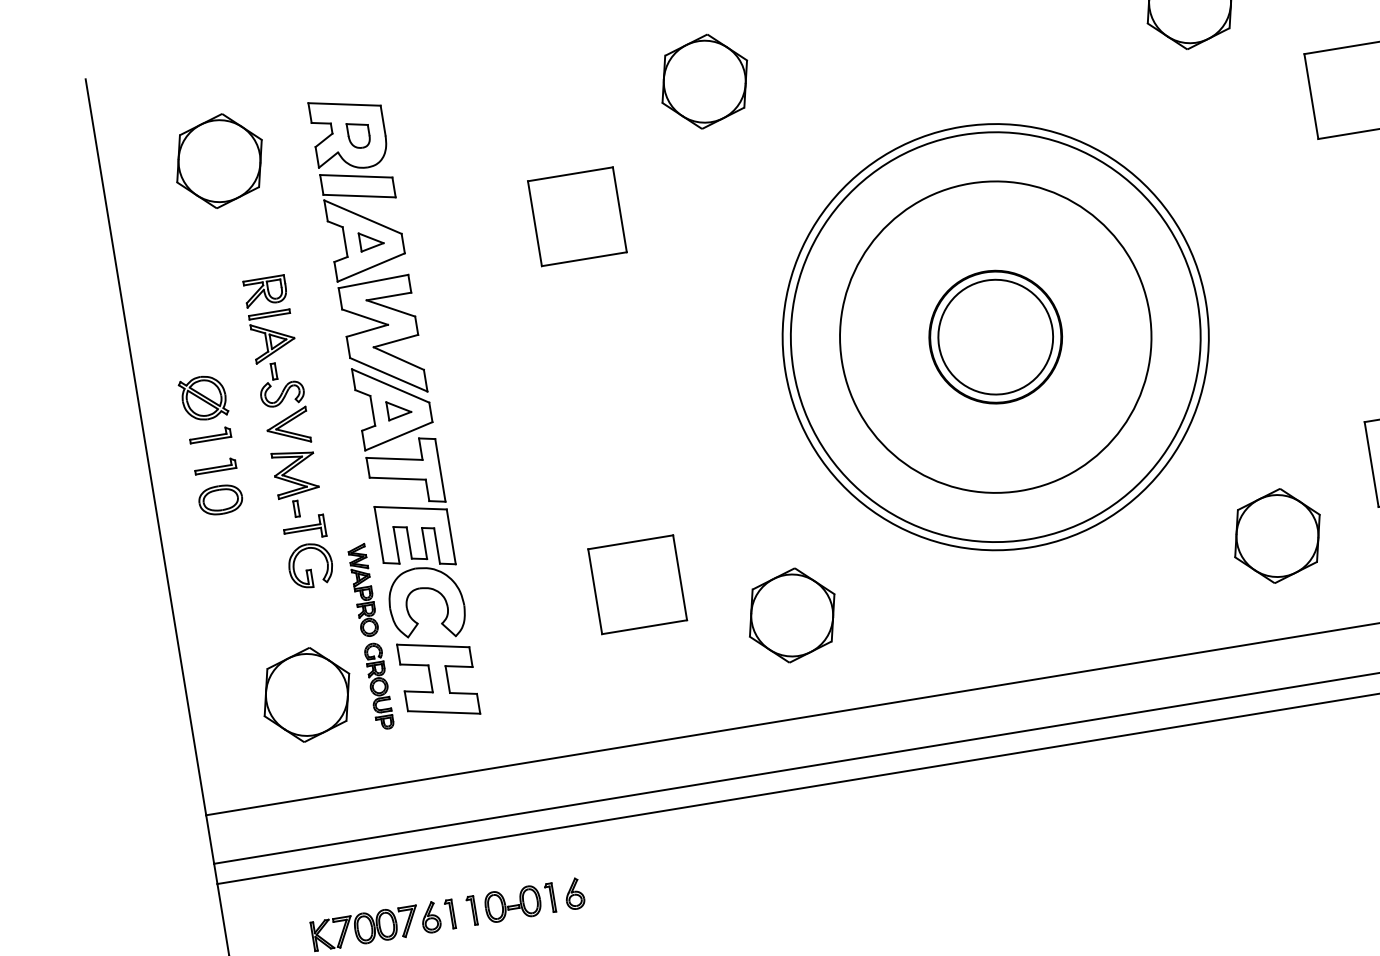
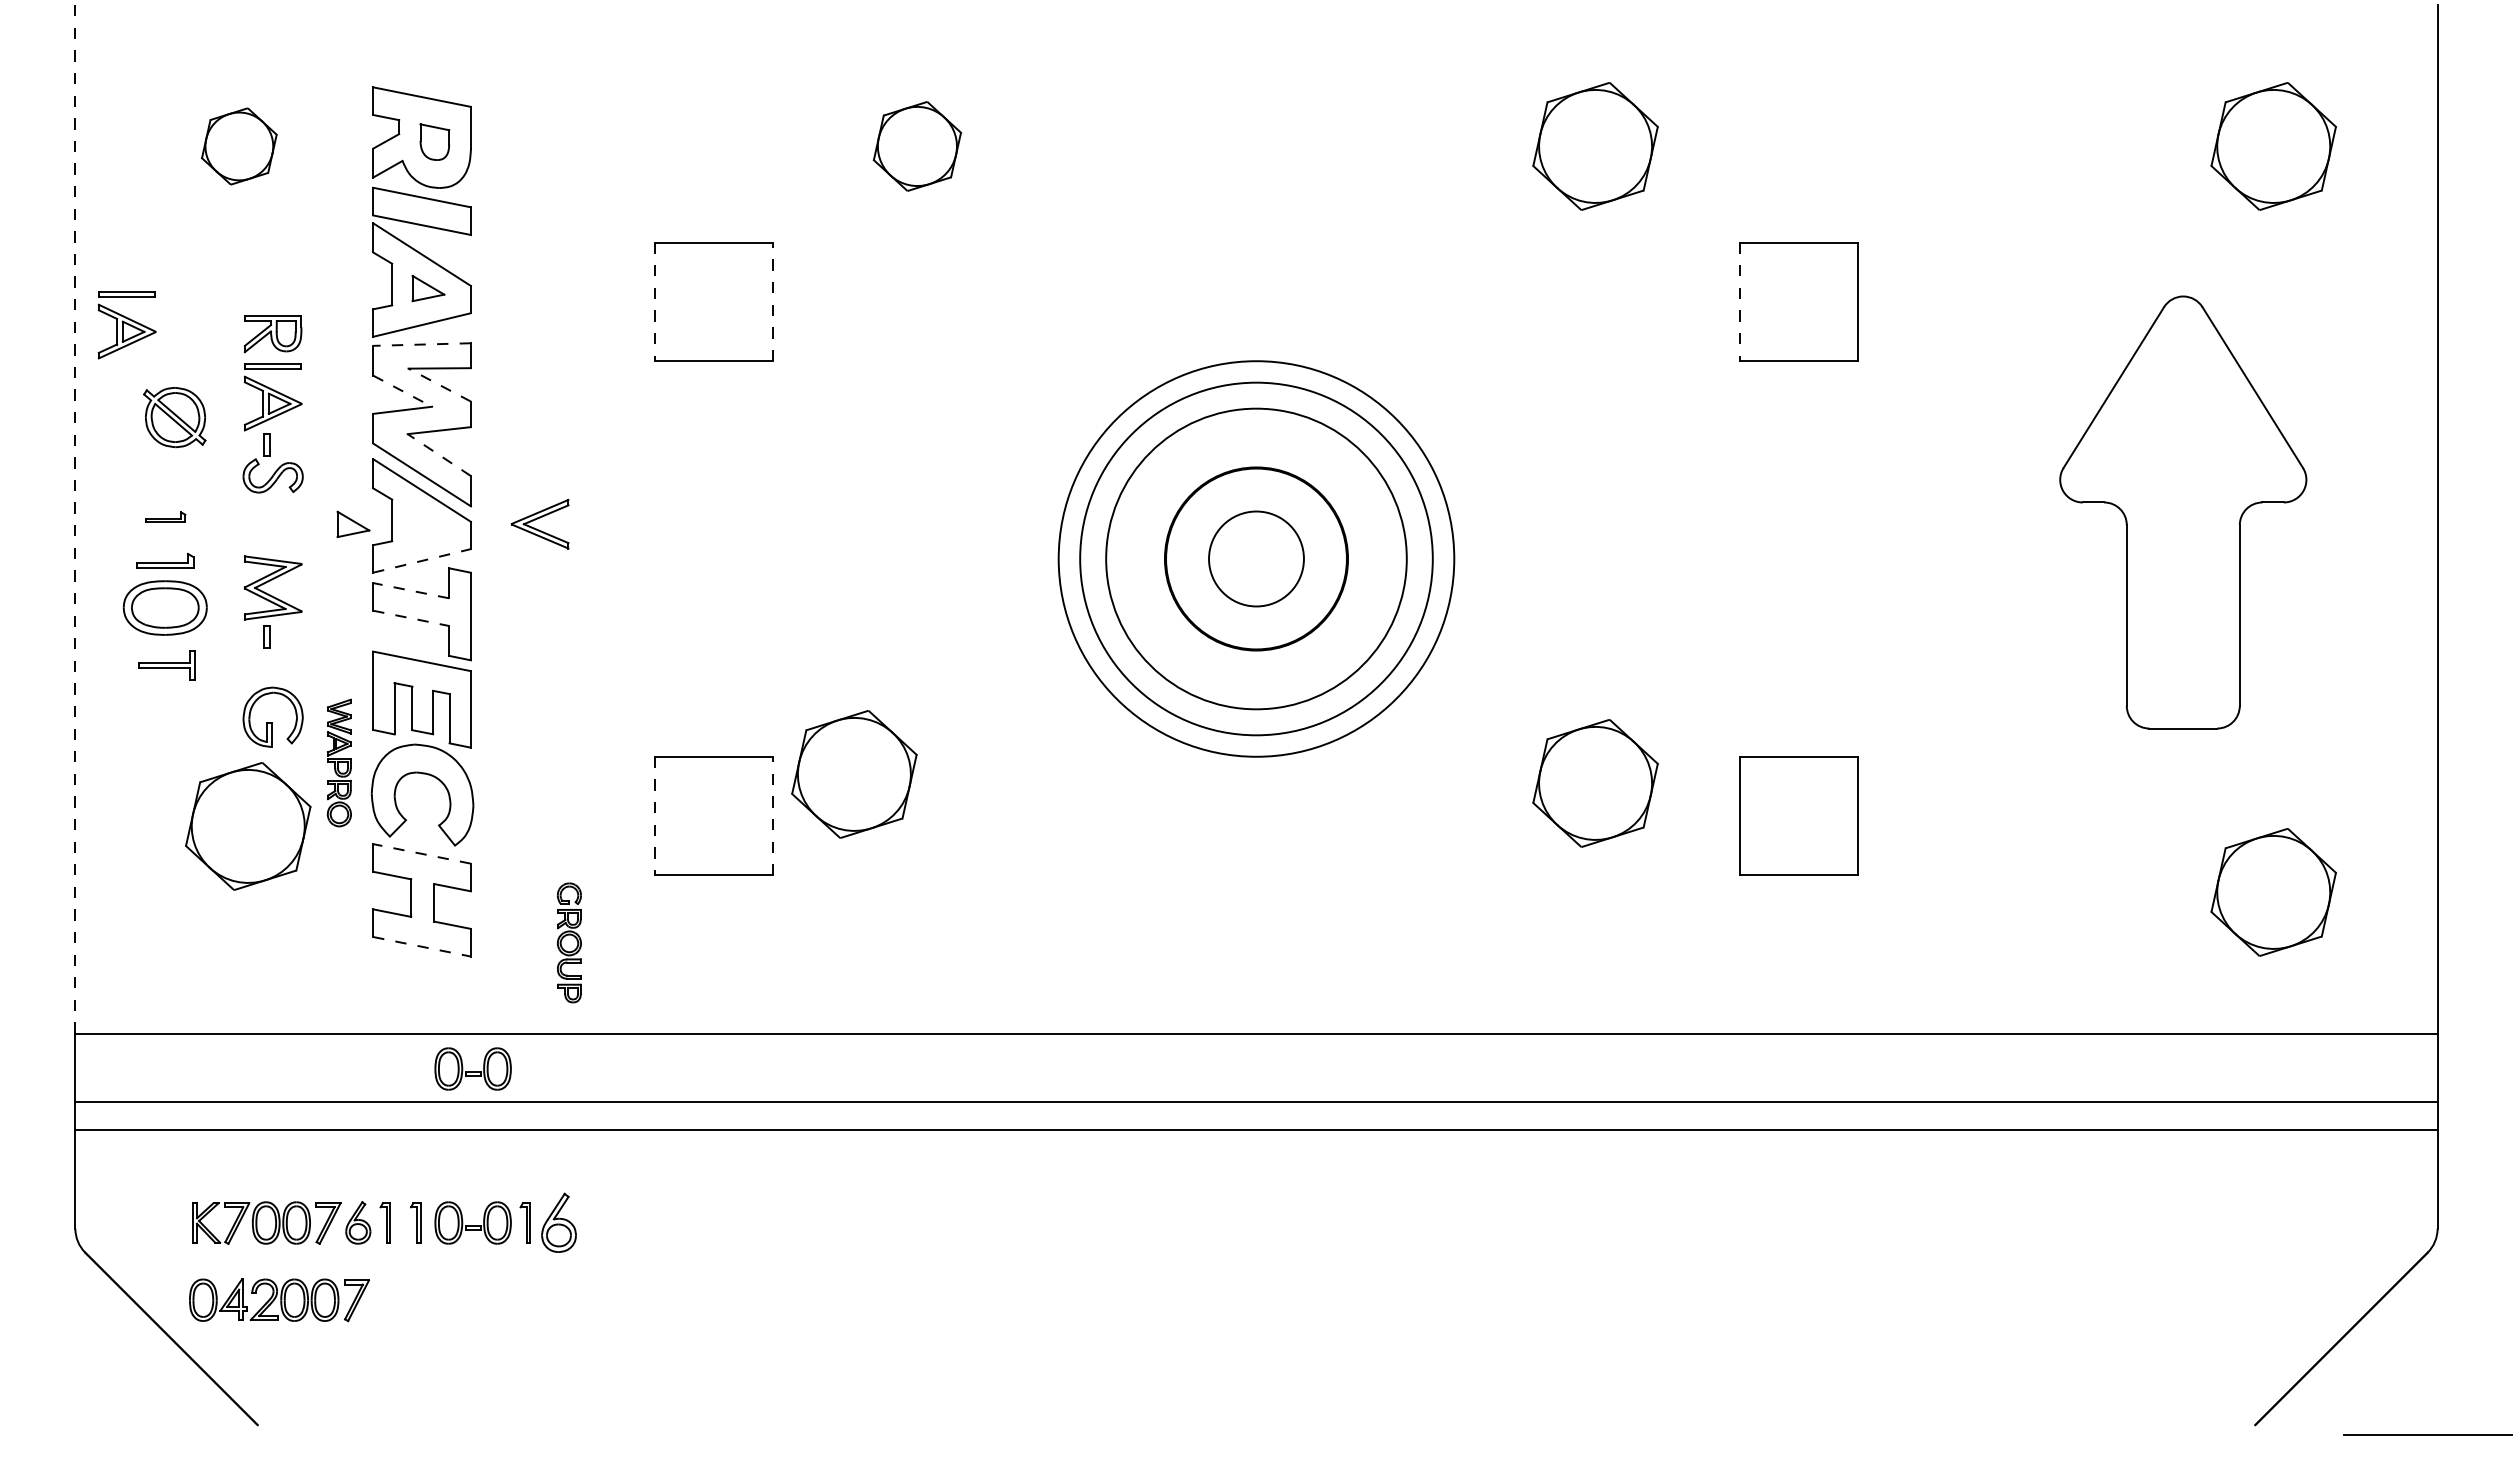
part: (704, 81) -> (917, 146), size x0.7
line: (1311, 97) -> (1739, 302), solid -> dashed
part: (219, 161) -> (239, 146), size x0.6
line: (619, 209) -> (773, 301), solid -> dashed
line: (534, 224) -> (654, 302), solid -> dashed
line: (373, 281) -> (422, 344), solid -> dashed
part: (159, 302) -> (126, 325), added
line: (390, 308) -> (439, 384), solid -> dashed
line: (365, 317) -> (403, 391), solid -> dashed
circle: (995, 336) -> (1256, 558), size x0.6
circle: (995, 336) -> (1256, 558), size x0.6
circle: (995, 336) -> (1256, 558), size x0.7
circle: (995, 336) -> (1256, 558), size x0.7
line: (399, 358) -> (439, 455), solid -> dashed
part: (203, 398) -> (174, 417), moved
part: (399, 408) -> (353, 523), moved
part: (287, 427) -> (539, 523), moved
part: (210, 434) -> (165, 516), size x0.7
line: (399, 435) -> (422, 560), solid -> dashed
line: (145, 446) -> (75, 518), solid -> dashed
line: (394, 458) -> (411, 590), solid -> dashed
line: (398, 478) -> (411, 618), solid -> dashed
part: (220, 499) -> (165, 607), size x1.4
part: (304, 528) -> (166, 665), moved
part: (1277, 536) -> (1595, 783), moved
line: (680, 577) -> (773, 815), solid -> dashed
line: (595, 591) -> (654, 816), solid -> dashed
part: (792, 615) -> (854, 774), moved
line: (433, 645) -> (422, 853), solid -> dashed
part: (379, 686) -> (569, 942), moved
part: (307, 694) -> (248, 826), moved
line: (444, 712) -> (422, 946), solid -> dashed
part: (494, 793) -> (472, 1068), added
part: (574, 893) -> (559, 1222), size x1.4

